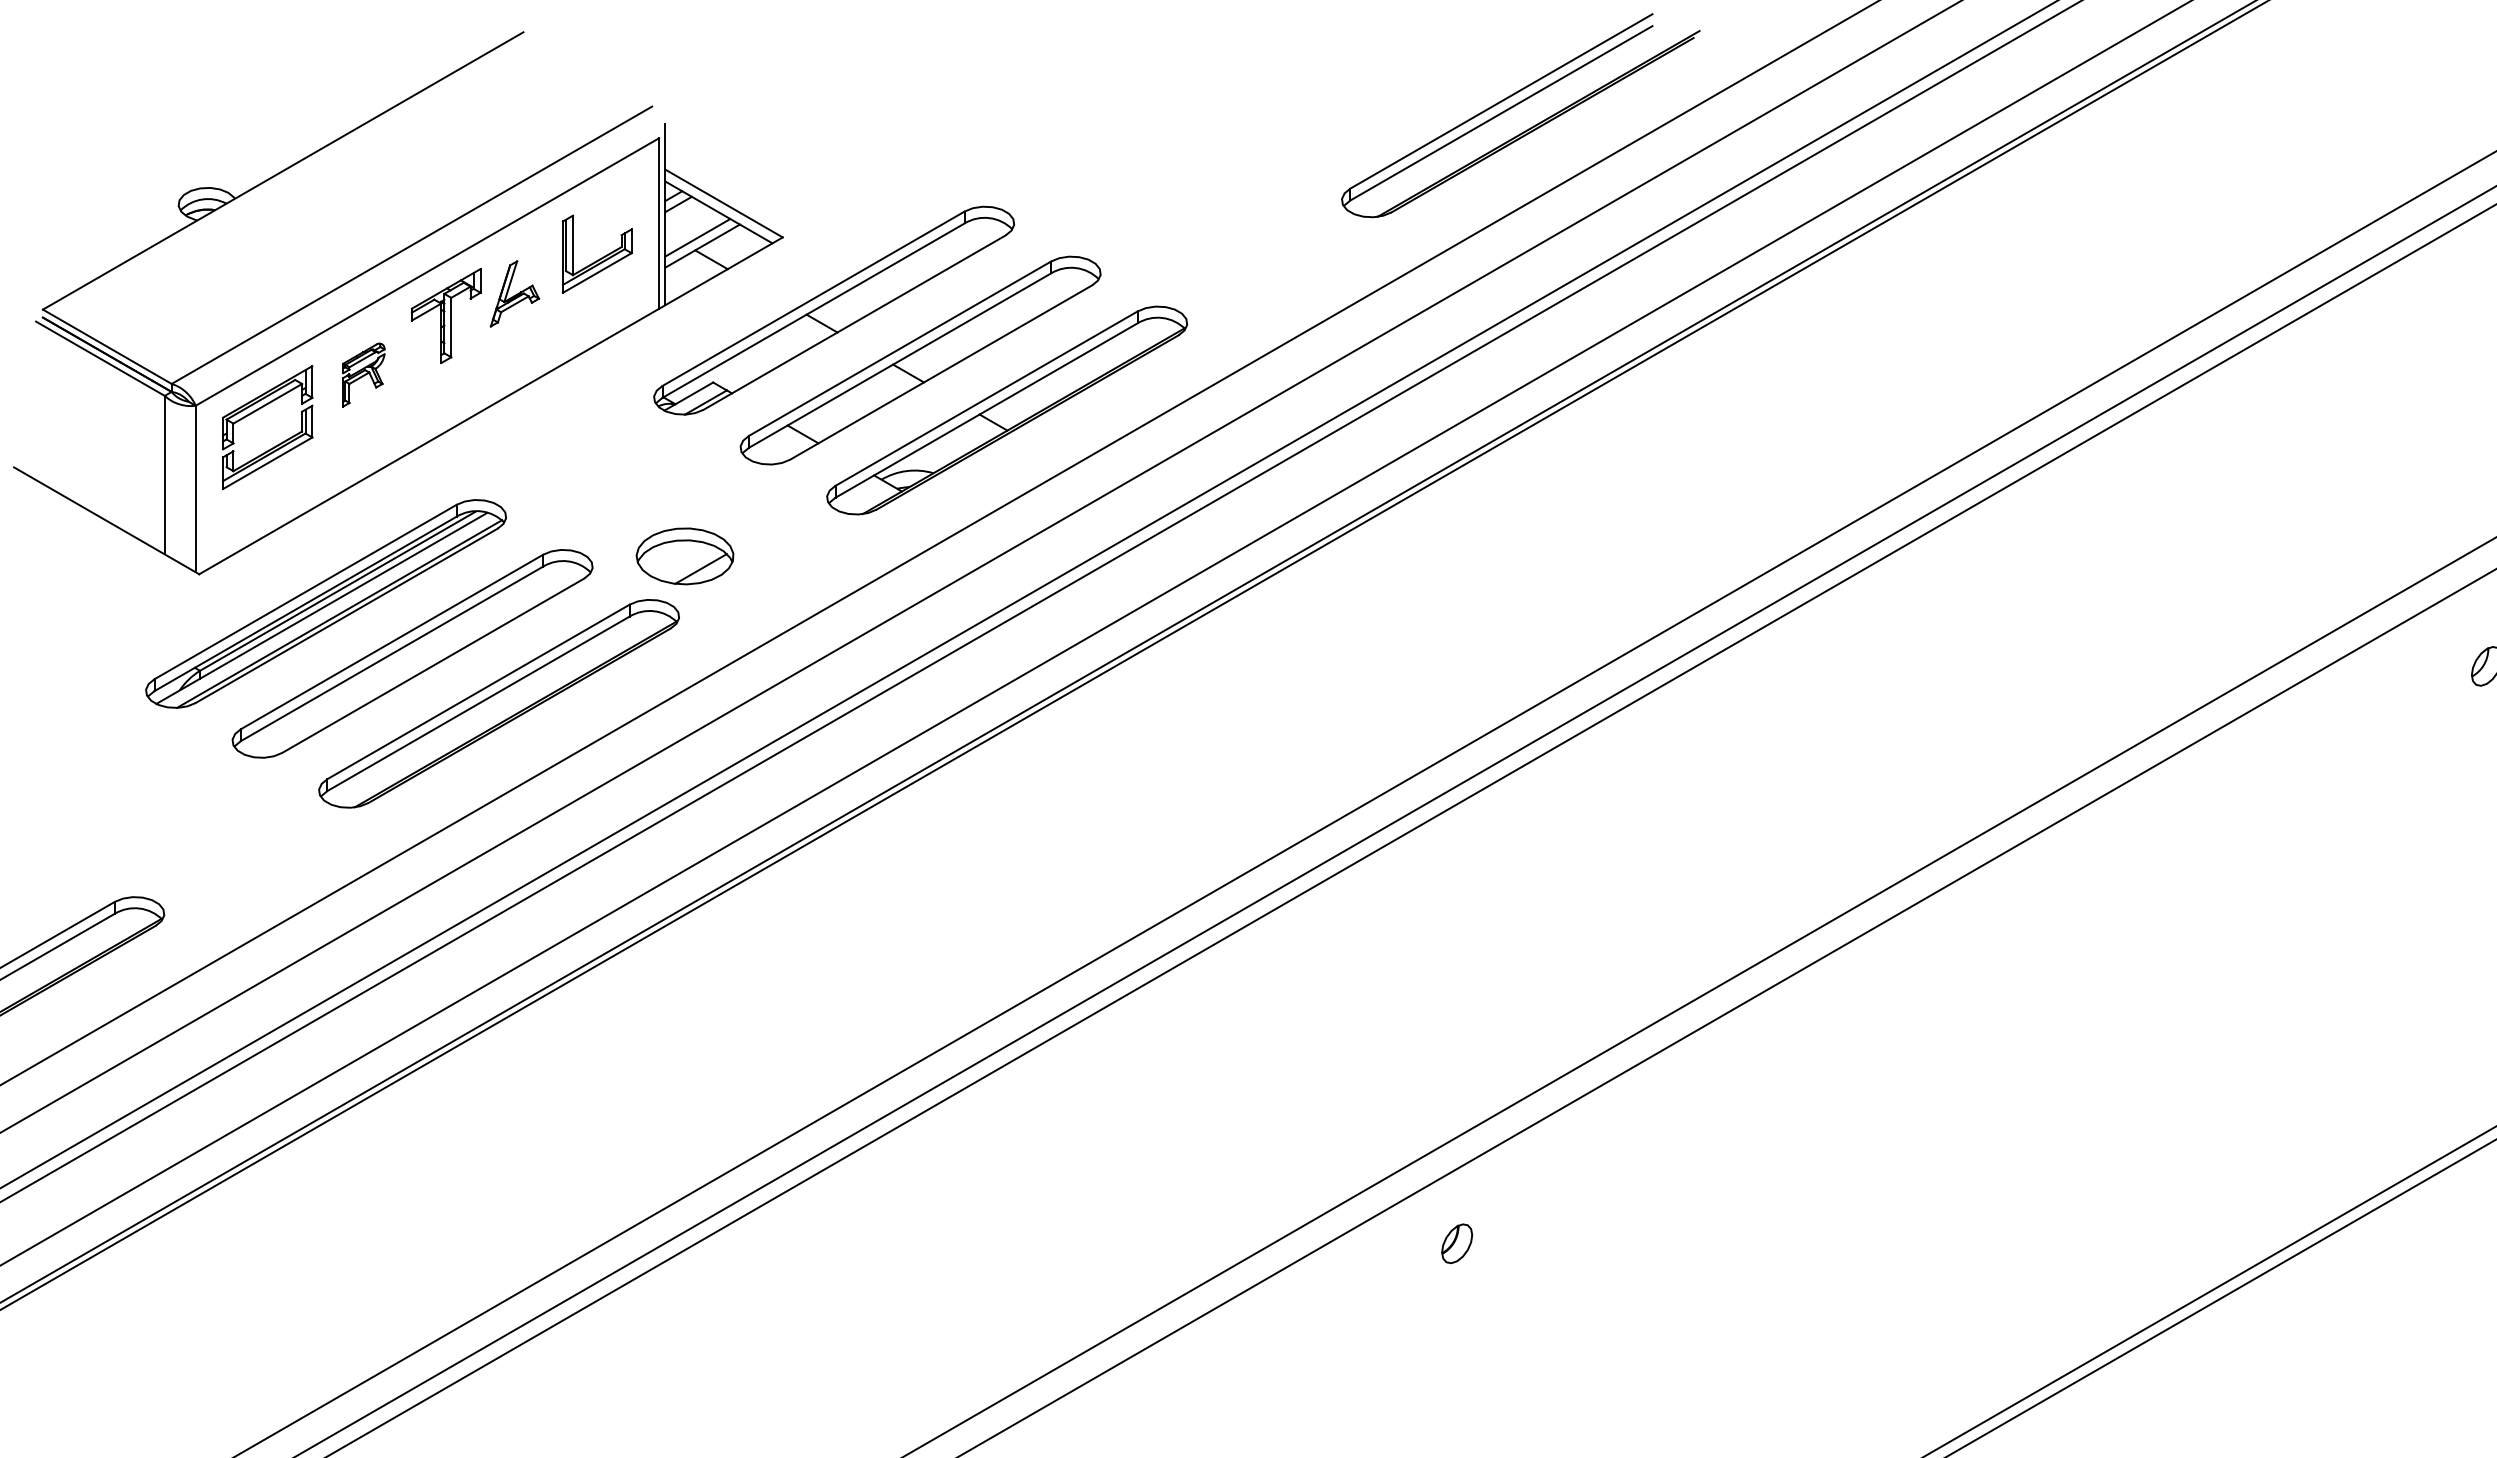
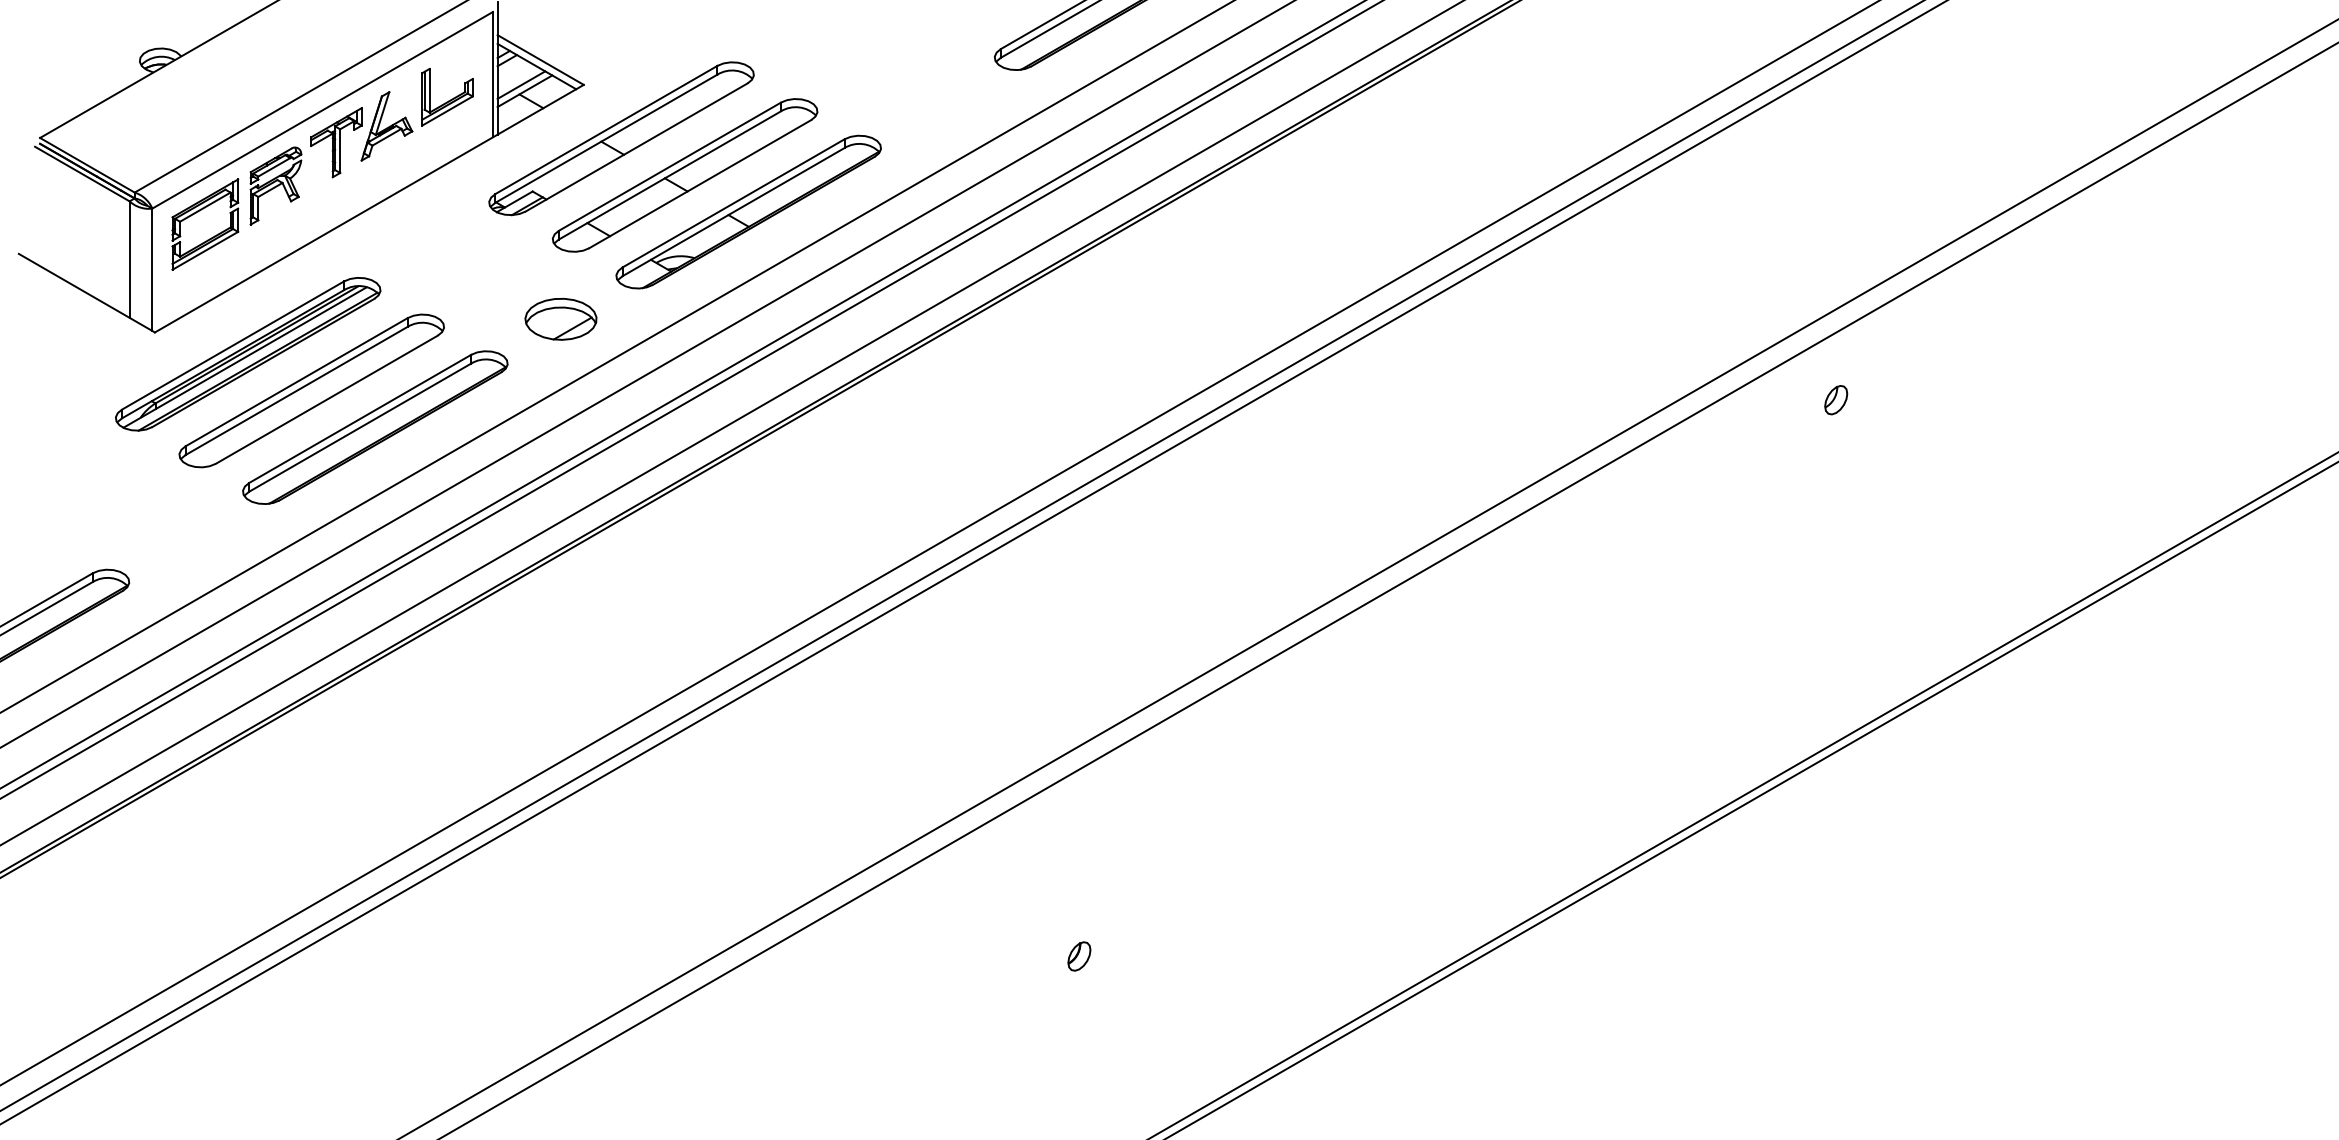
part: (514, 294) -> (386, 126), size x1.43
part: (363, 374) -> (275, 185), size x1.67
part: (684, 555) -> (560, 318), moved
part: (1457, 1243) -> (1079, 956), moved

